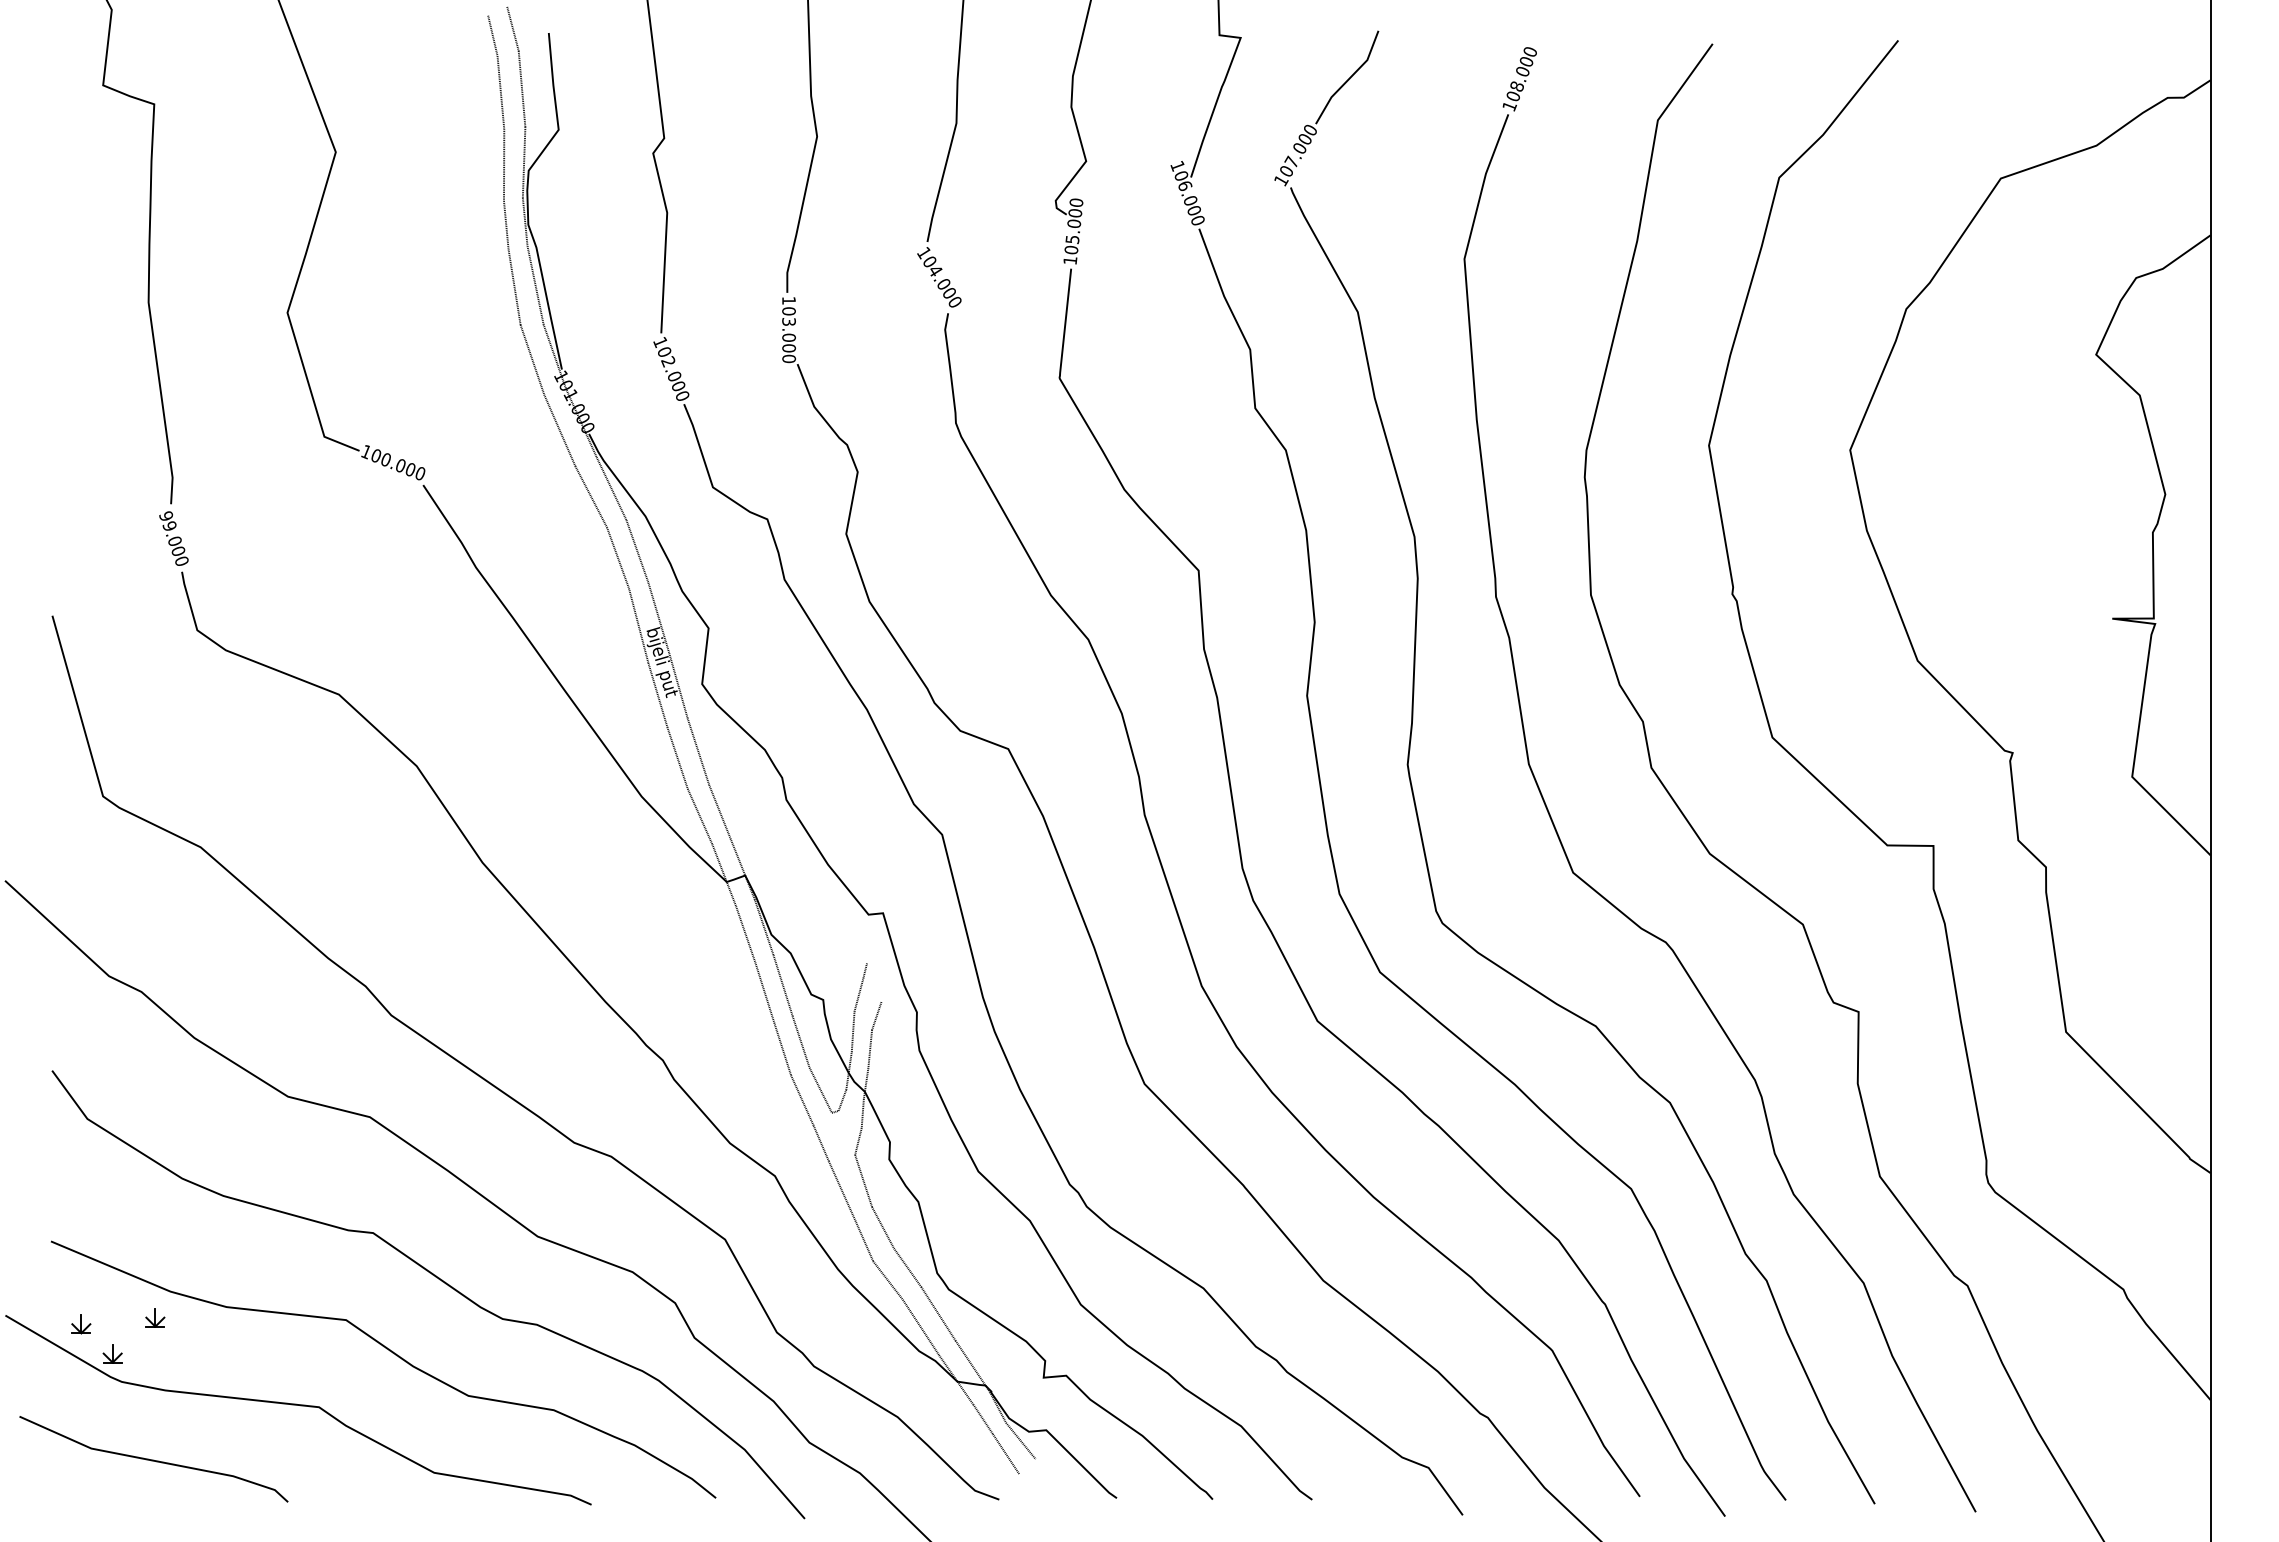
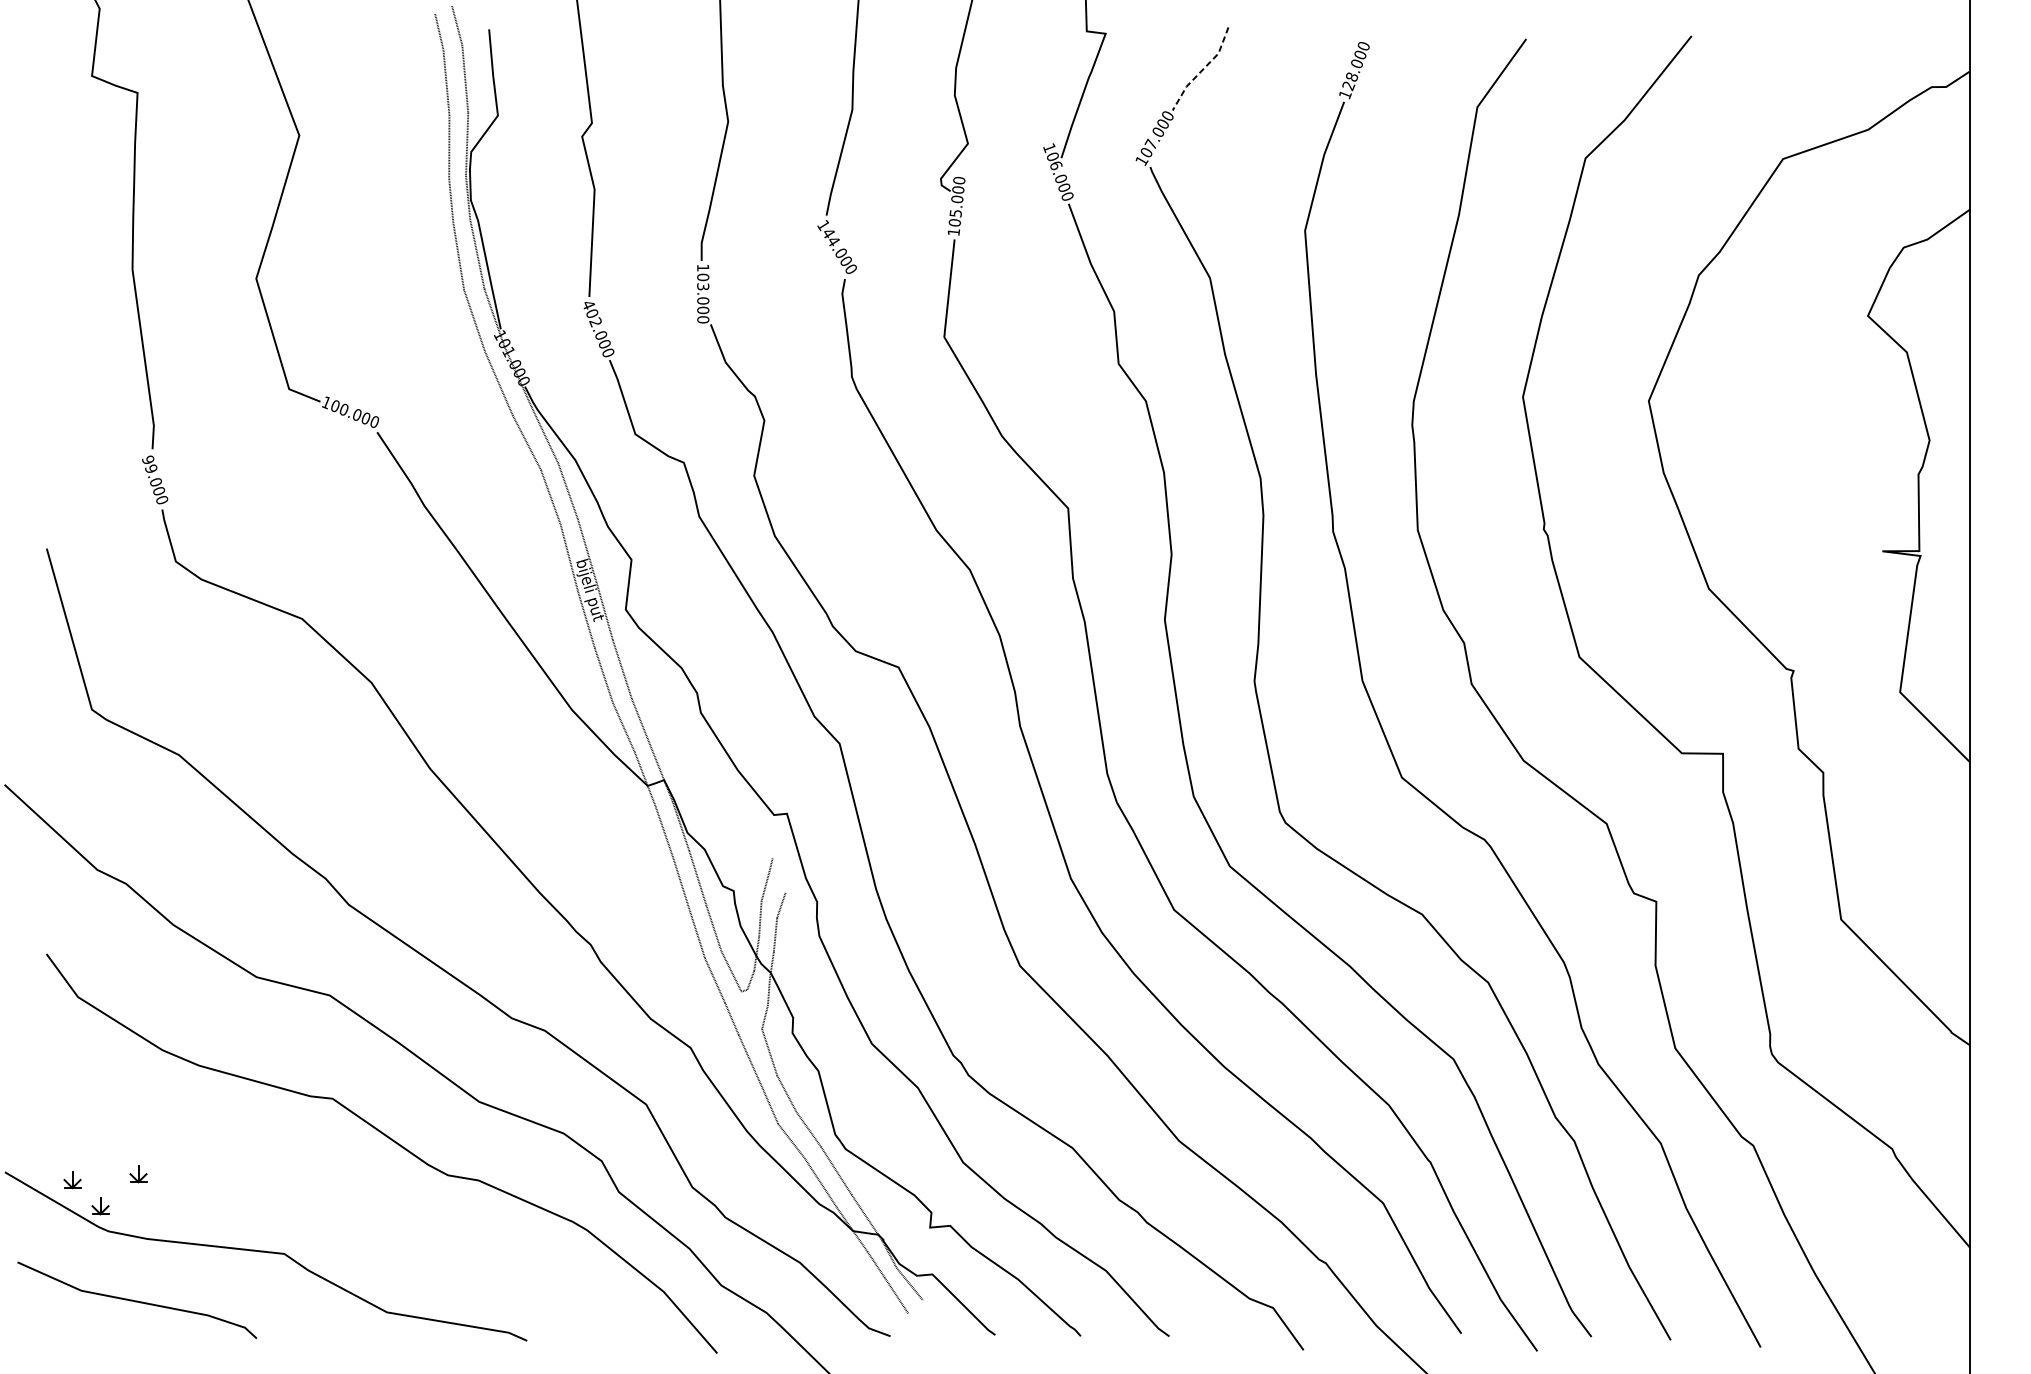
line: (1349, 78) -> (1202, 69), solid -> dashed
text: (1513, 96) -> (1348, 85), 108.000 -> 128.000
text: (929, 261) -> (828, 232), 104.000 -> 144.000
text: (660, 342) -> (588, 305), 102.000 -> 402.000
curve: (392, 1353) -> (349, 1206), removed

